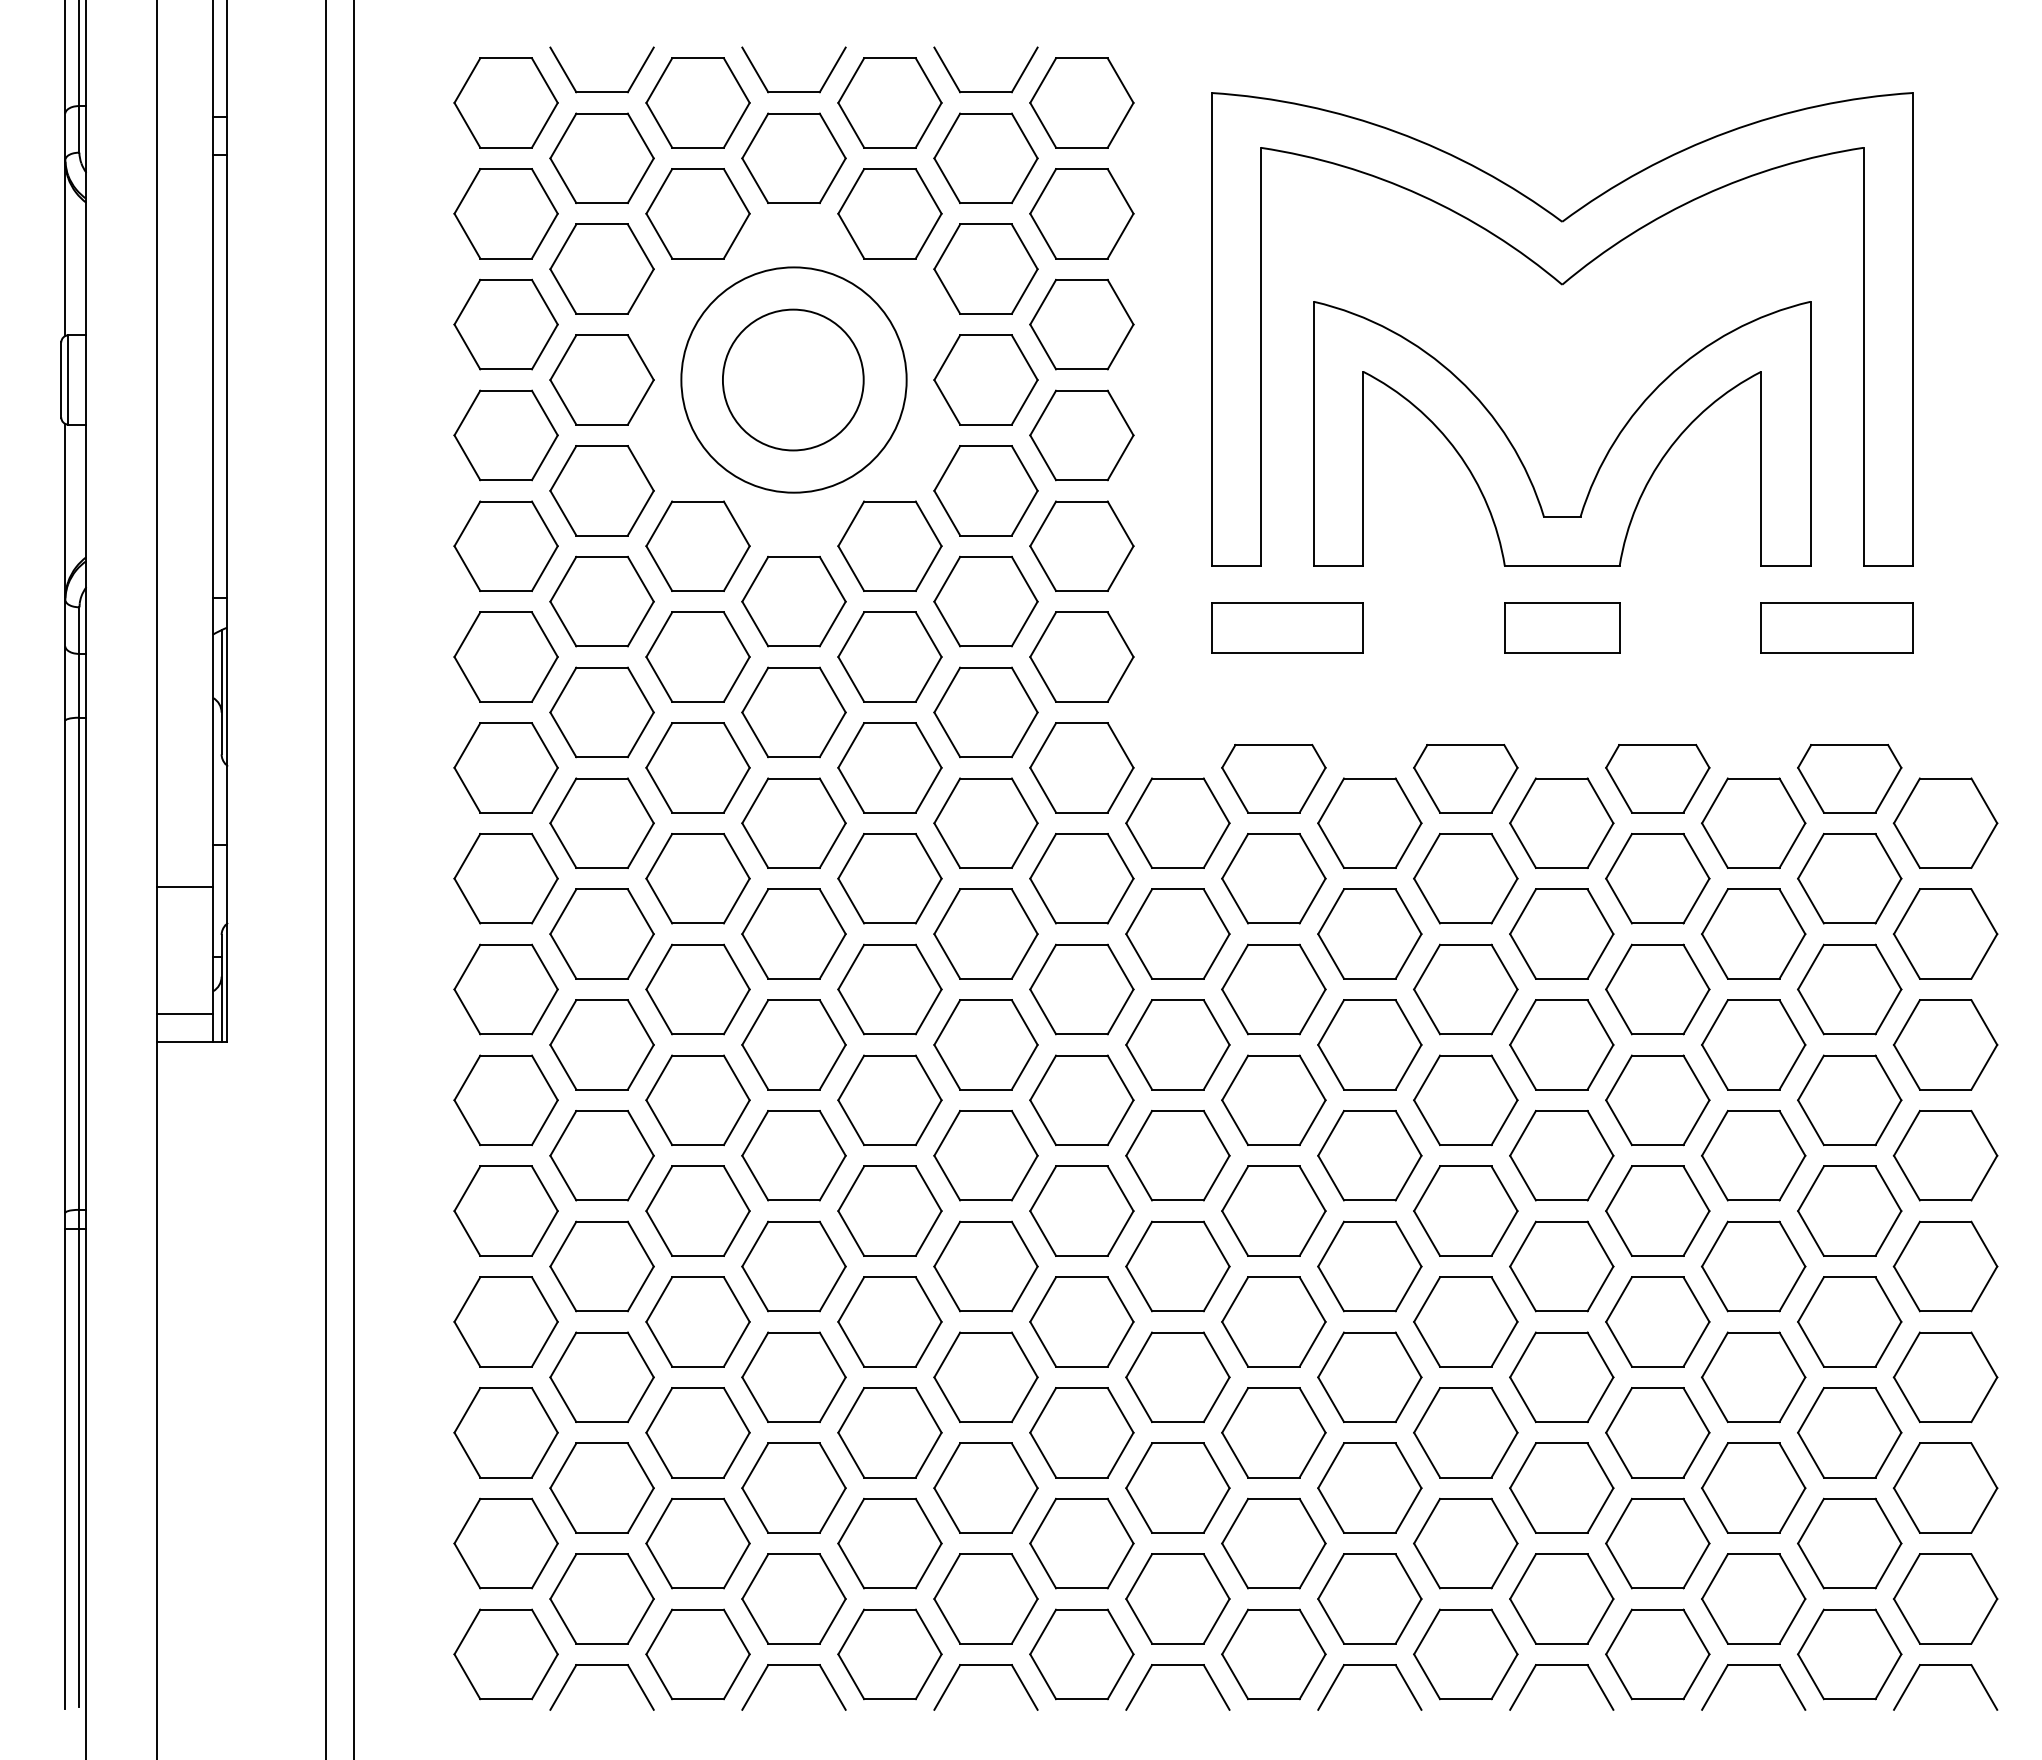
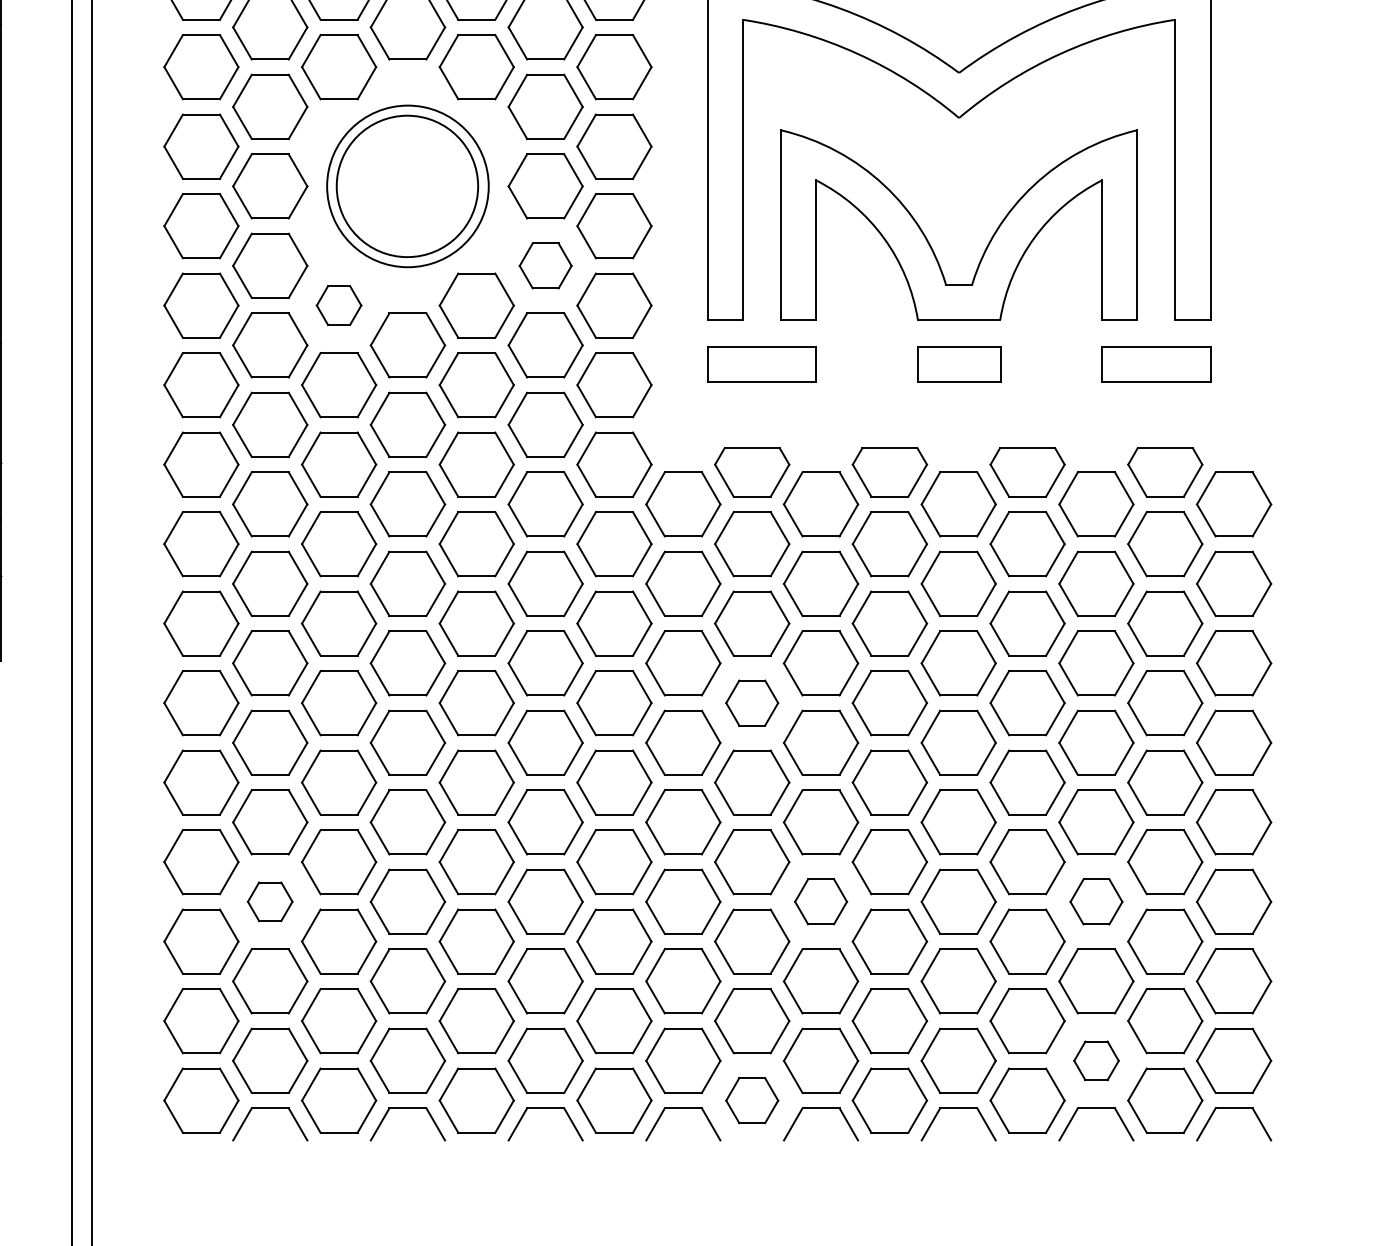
circle: (792, 379) -> (406, 186), size x1.4
part: (985, 490) -> (545, 265), size x0.7
part: (697, 545) -> (338, 305), size x0.6
part: (1273, 1099) -> (751, 702), size x0.7
part: (601, 1376) -> (269, 901), size x0.6
part: (1369, 1376) -> (820, 901), size x0.7
part: (1753, 1377) -> (1096, 901), size x0.7
part: (1753, 1598) -> (1096, 1060), size x0.6
part: (1273, 1654) -> (751, 1100), size x0.7

